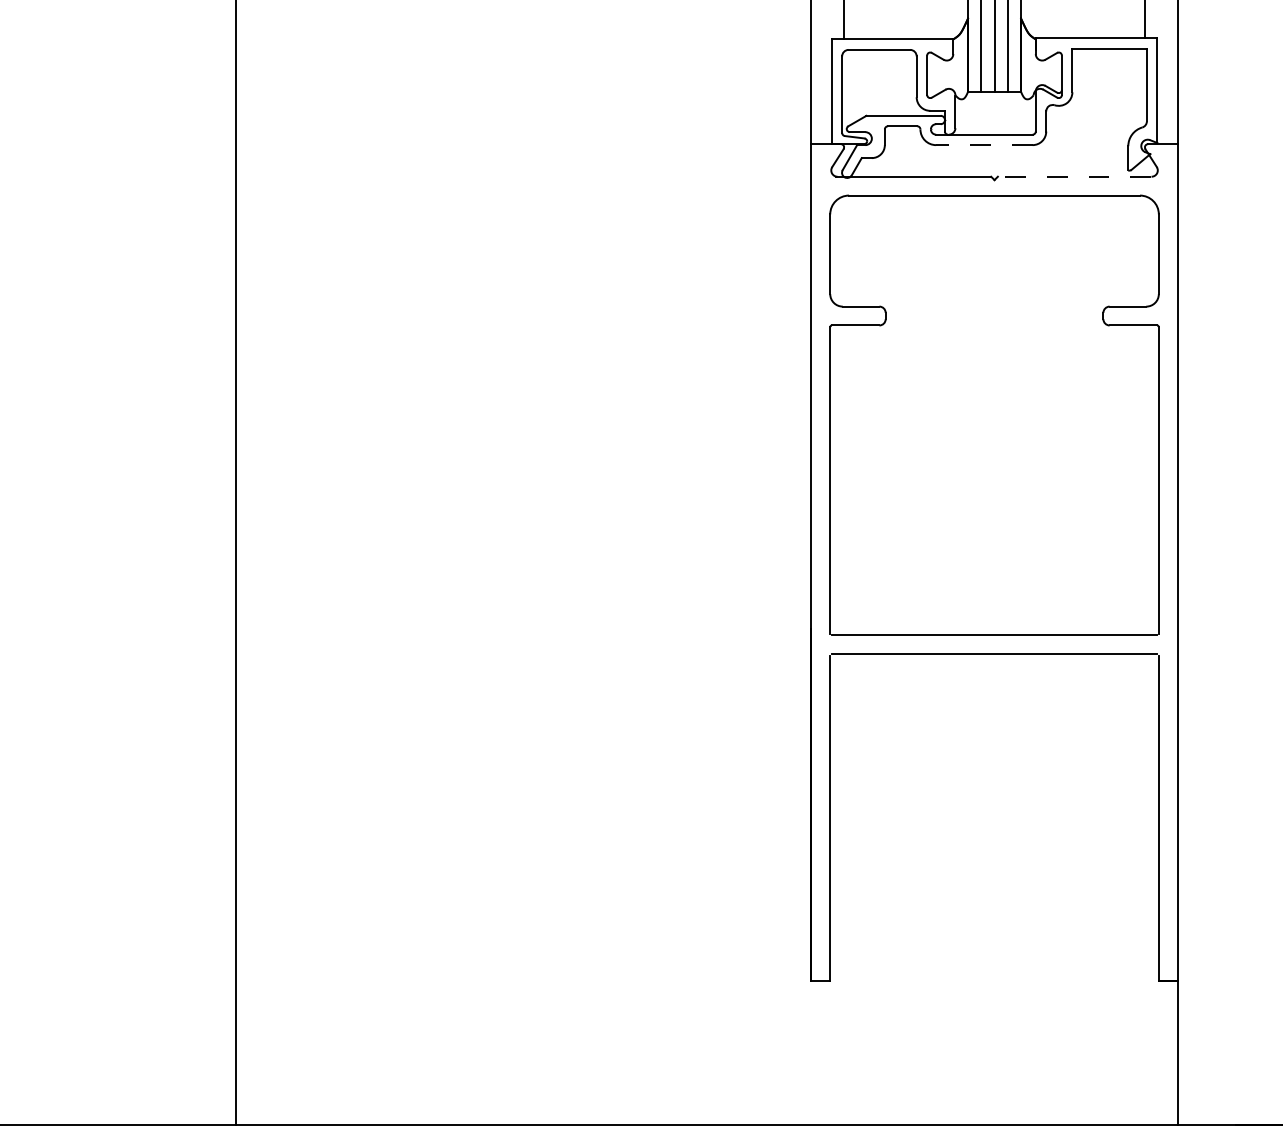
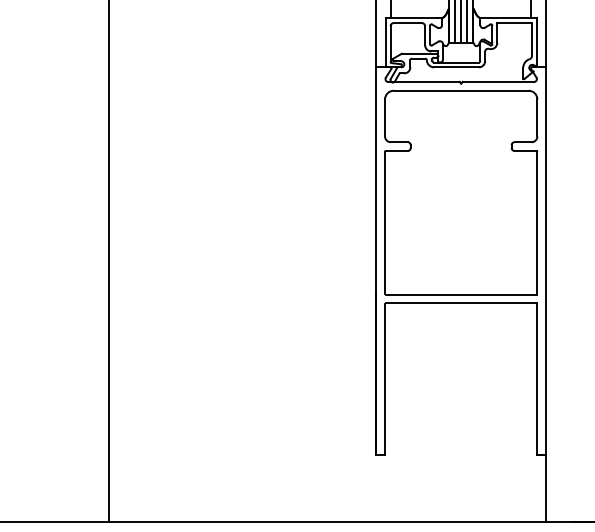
line: (984, 145) -> (456, 67), dashed -> solid
line: (1074, 177) -> (498, 82), dashed -> solid

